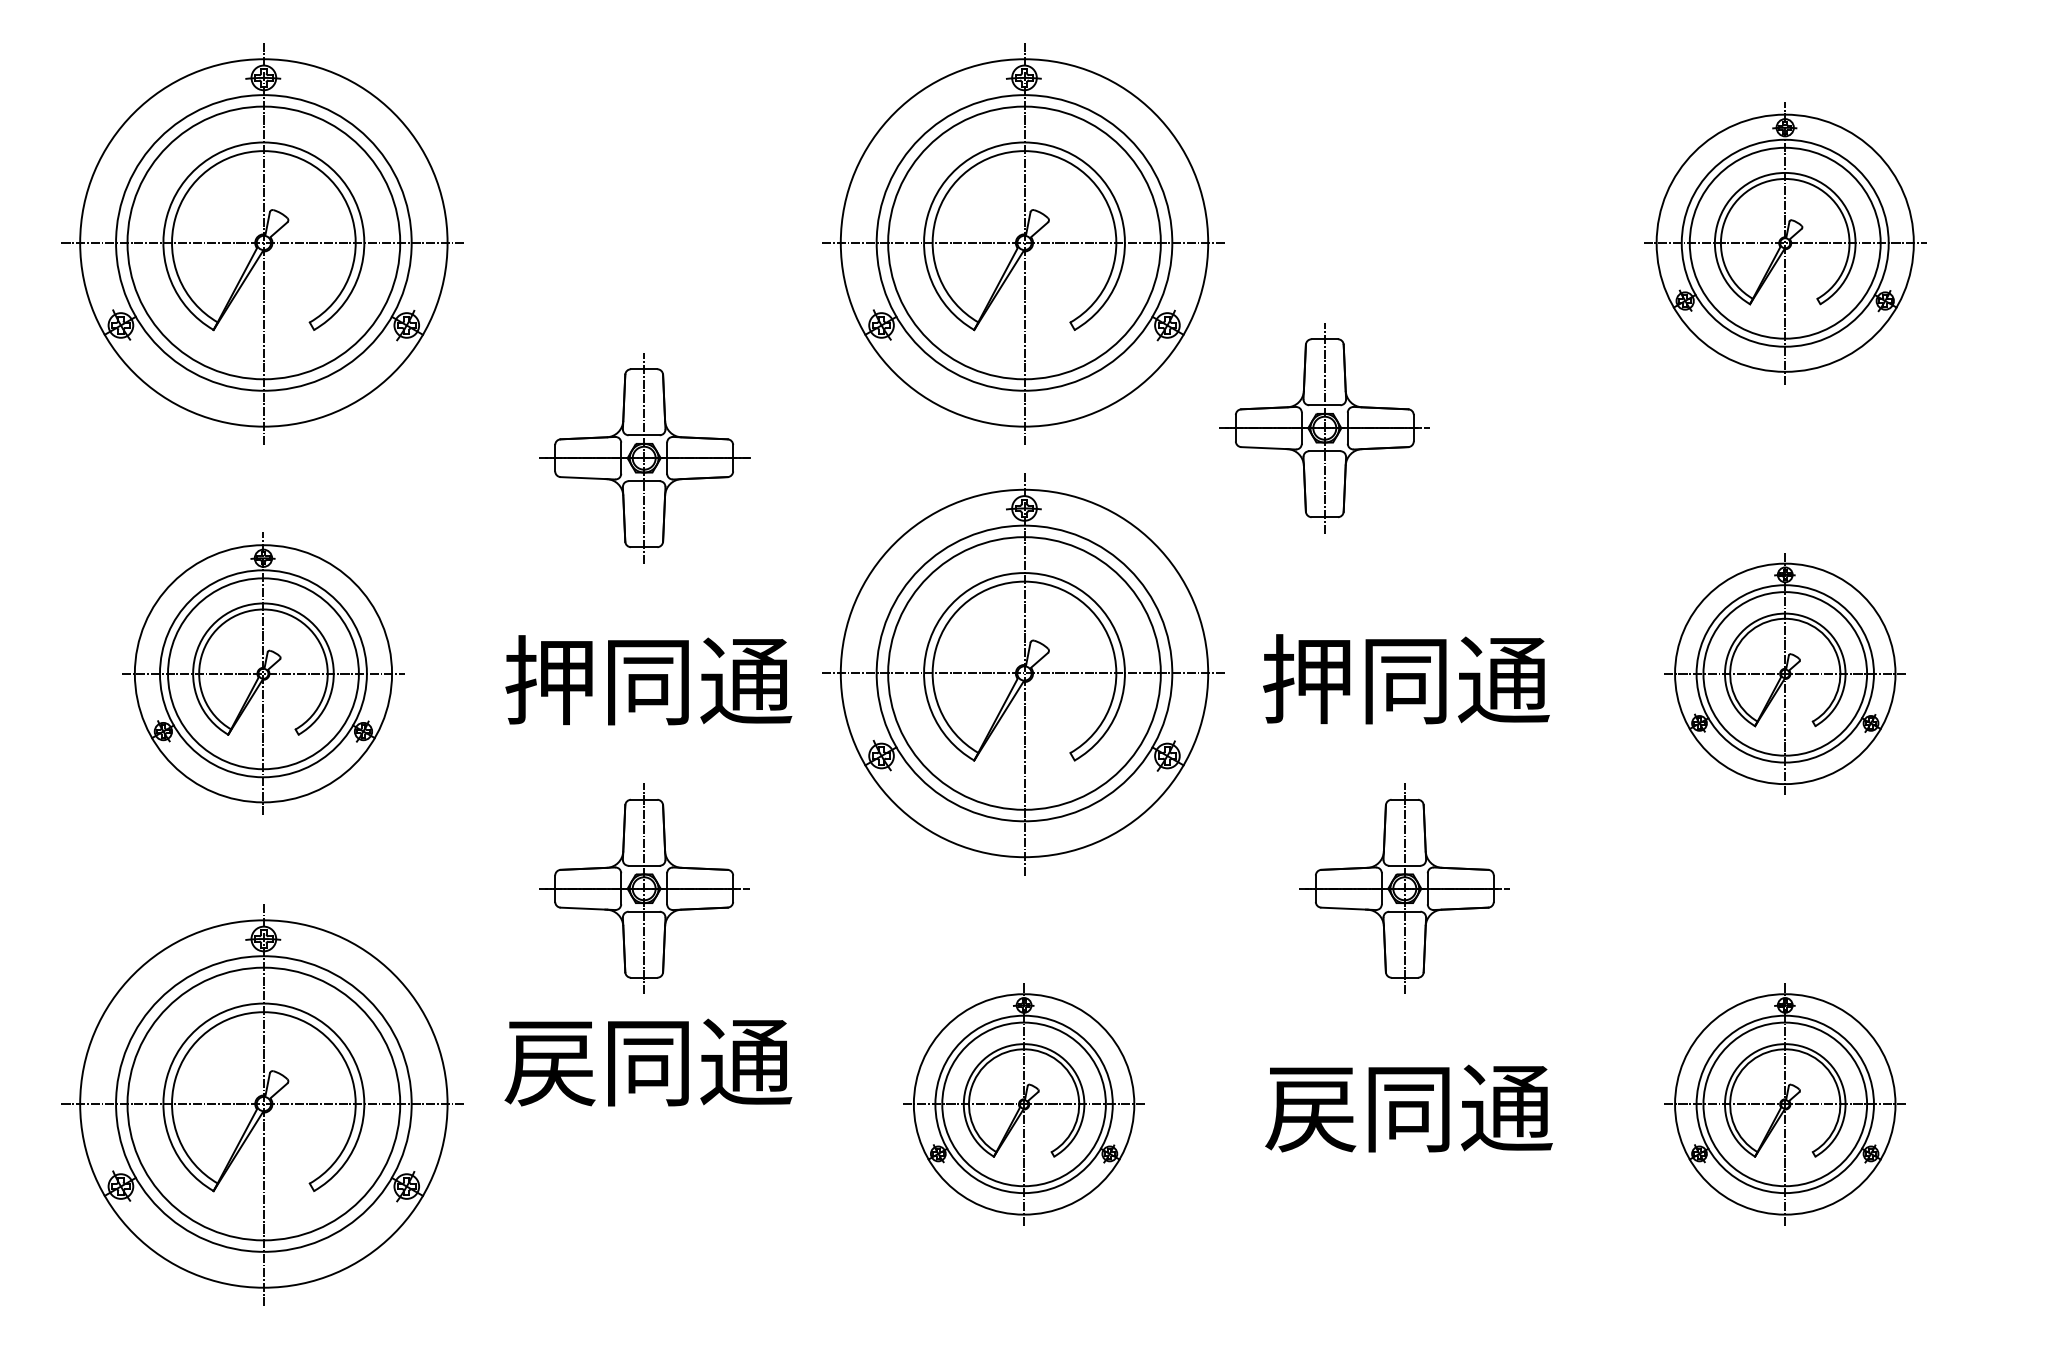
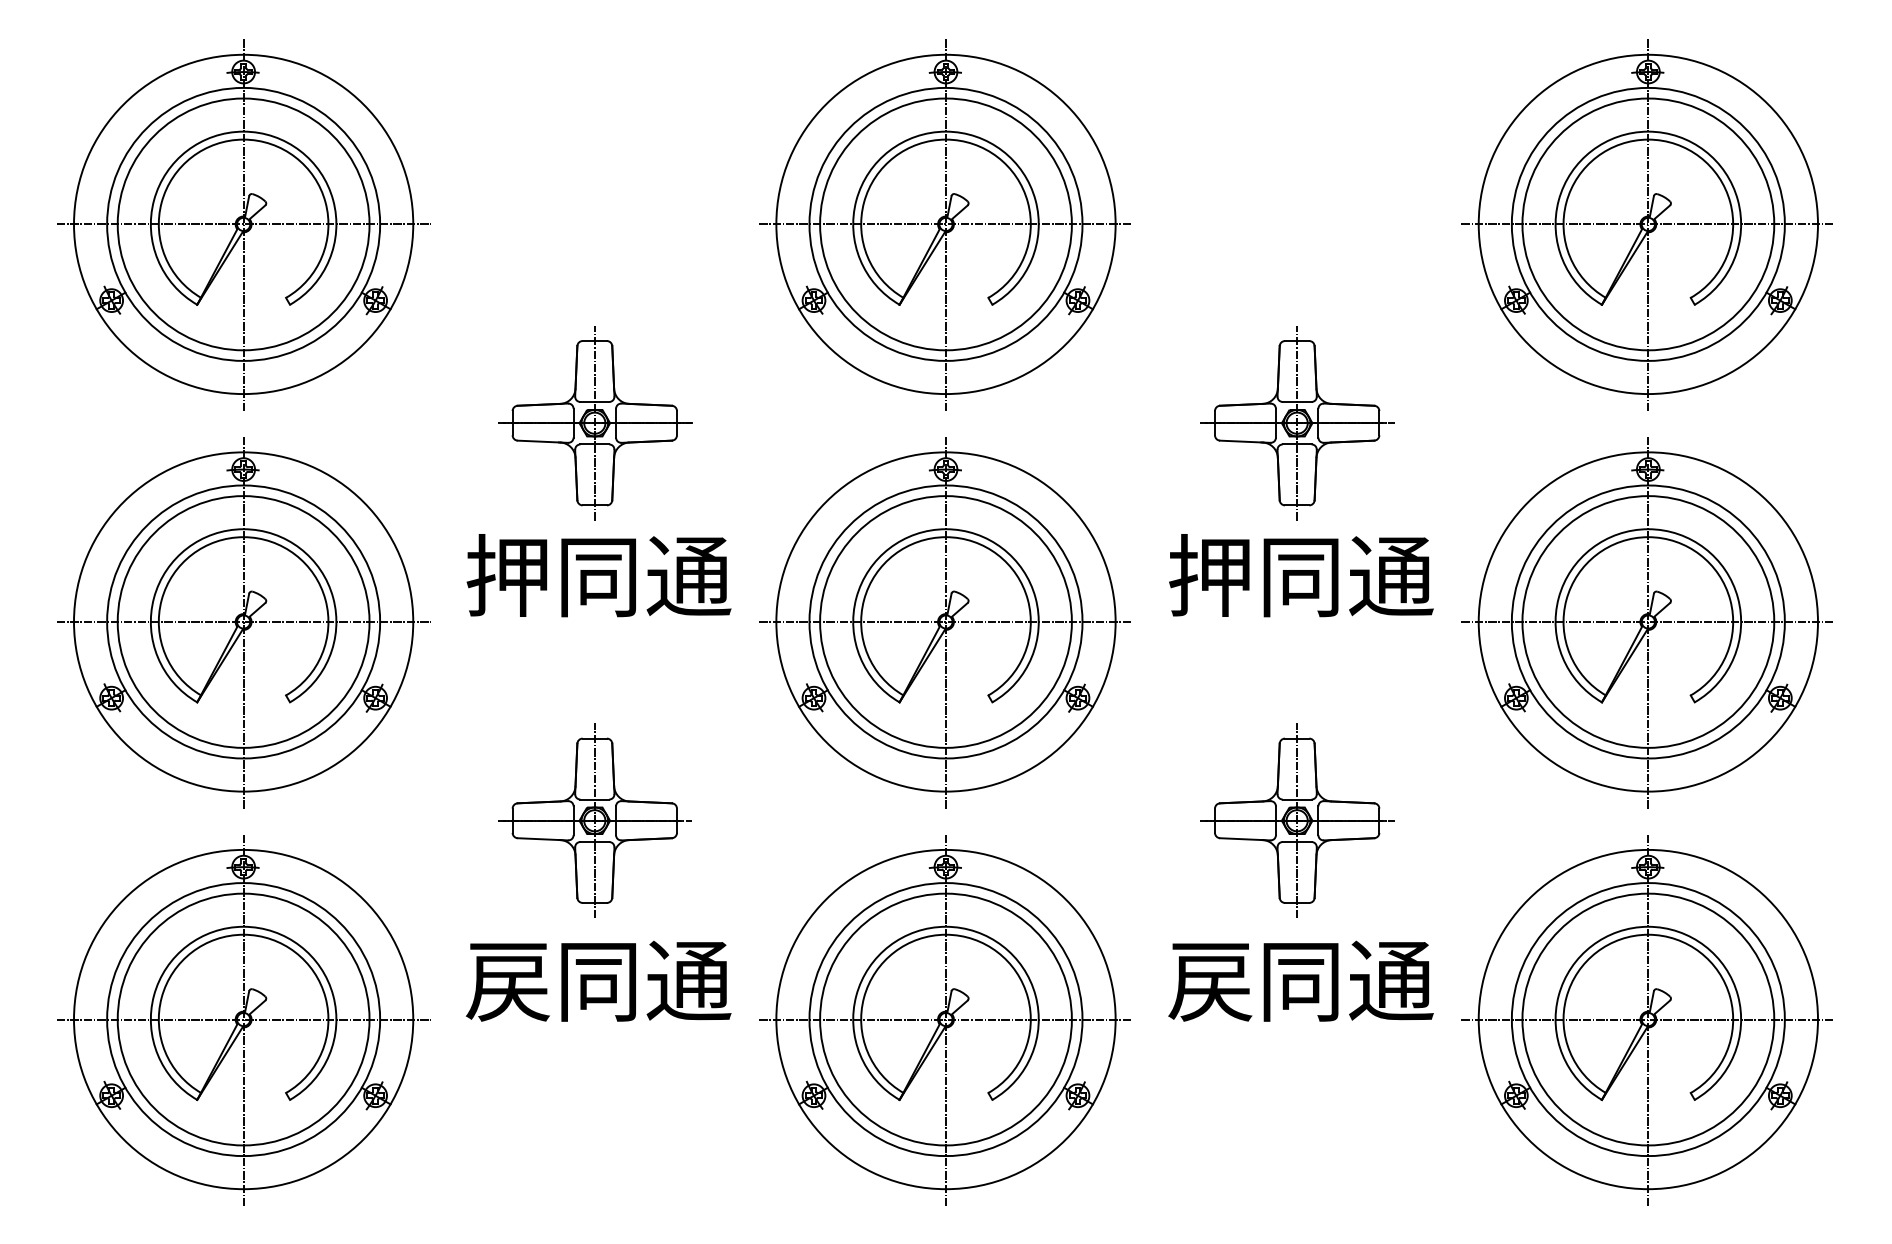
part: (1785, 243) -> (1648, 224), size x1.43
part: (1324, 428) -> (1296, 423), moved
part: (262, 674) -> (242, 622), size x1.43
part: (1785, 674) -> (1648, 622), size x1.67
text: (1406, 679) -> (1301, 575), moved
text: (648, 680) -> (598, 575), moved
part: (1023, 1104) -> (945, 1019), size x1.67
part: (1785, 1104) -> (1648, 1019), size x1.67
text: (1408, 1108) -> (1300, 981), moved

